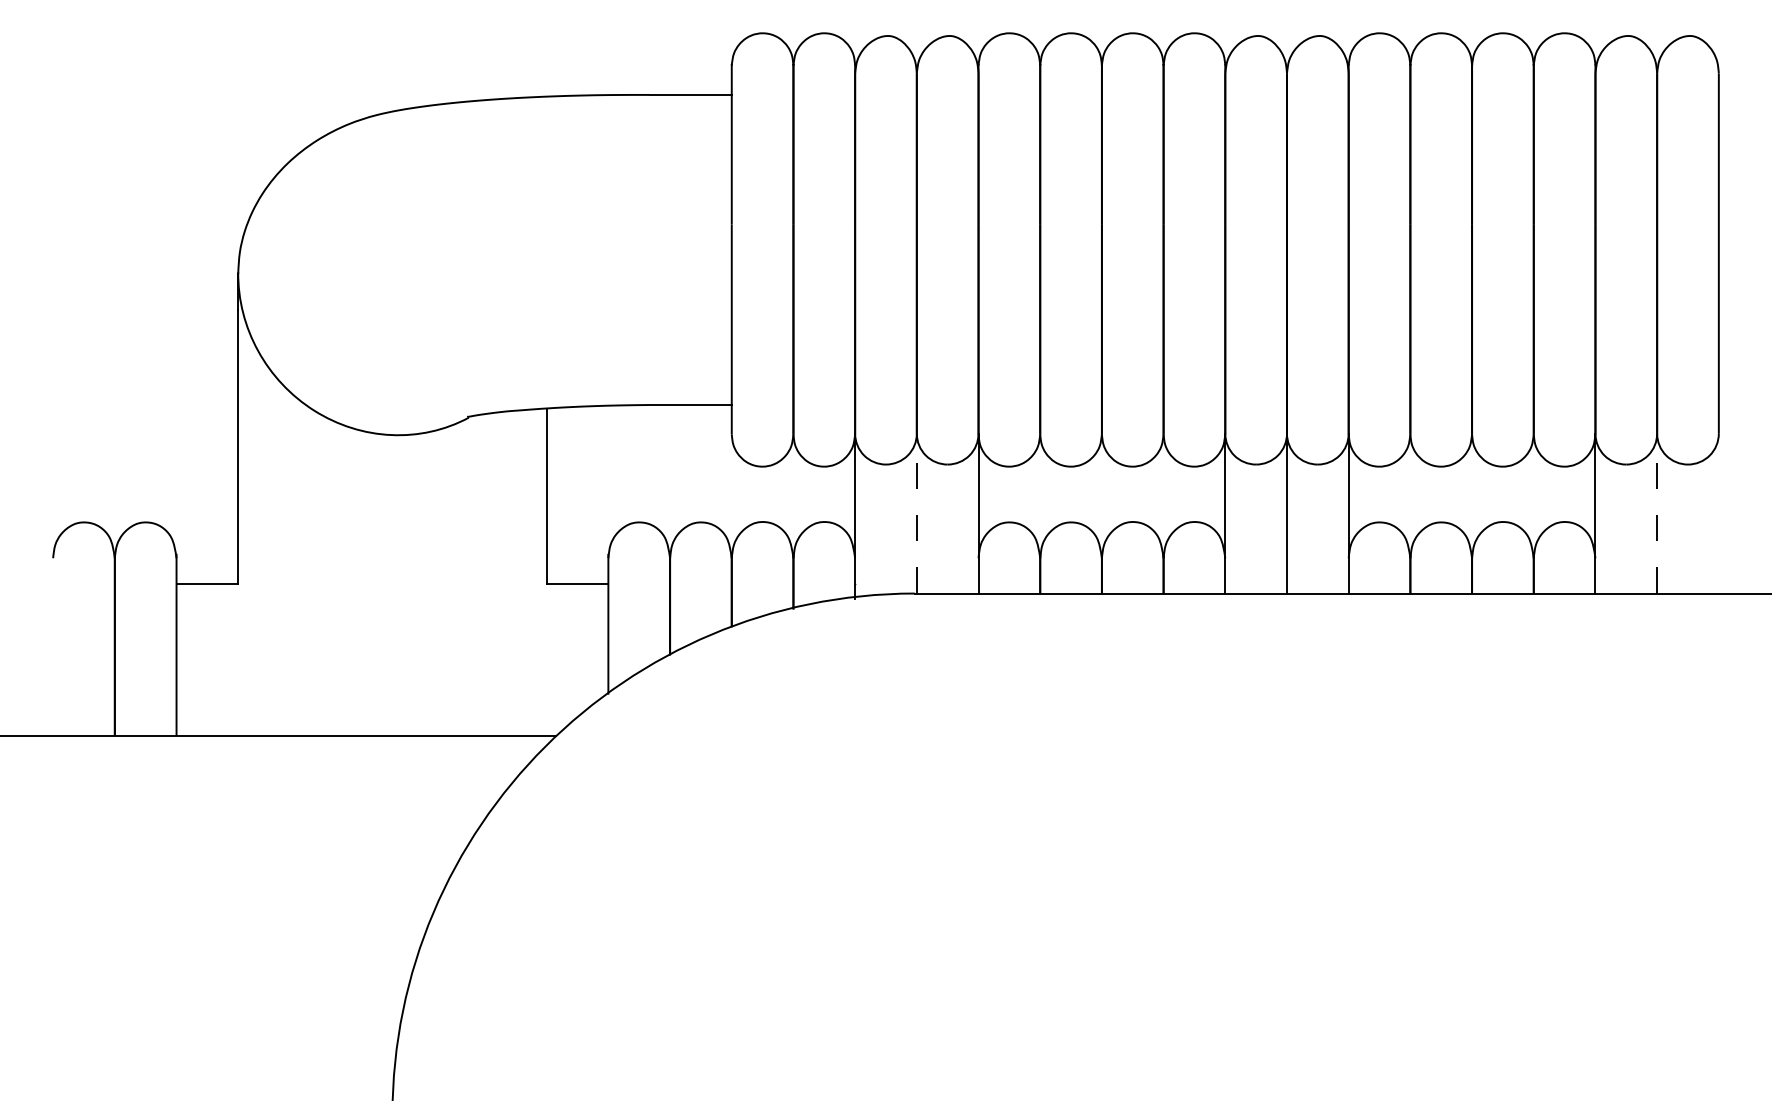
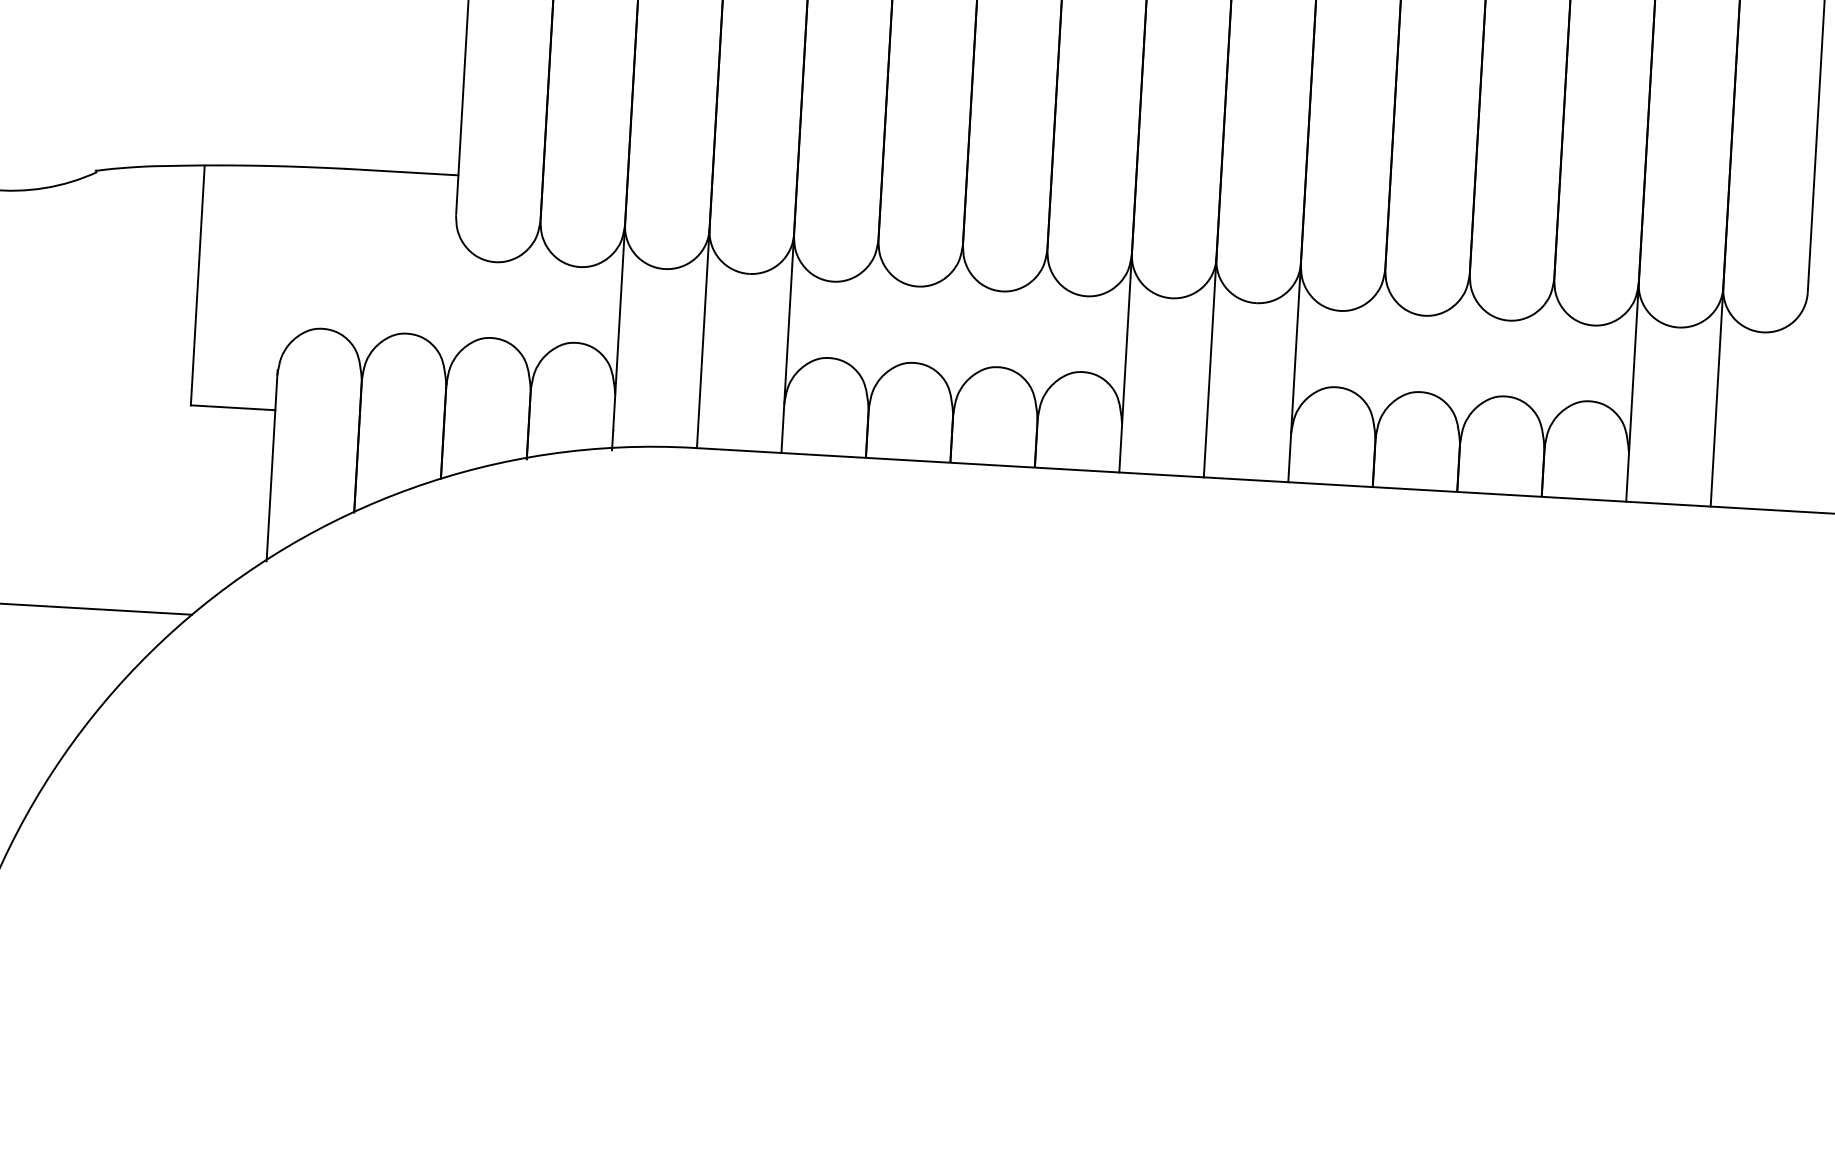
line: (916, 513) -> (702, 338), dashed -> solid
line: (1657, 513) -> (1717, 396), dashed -> solid

